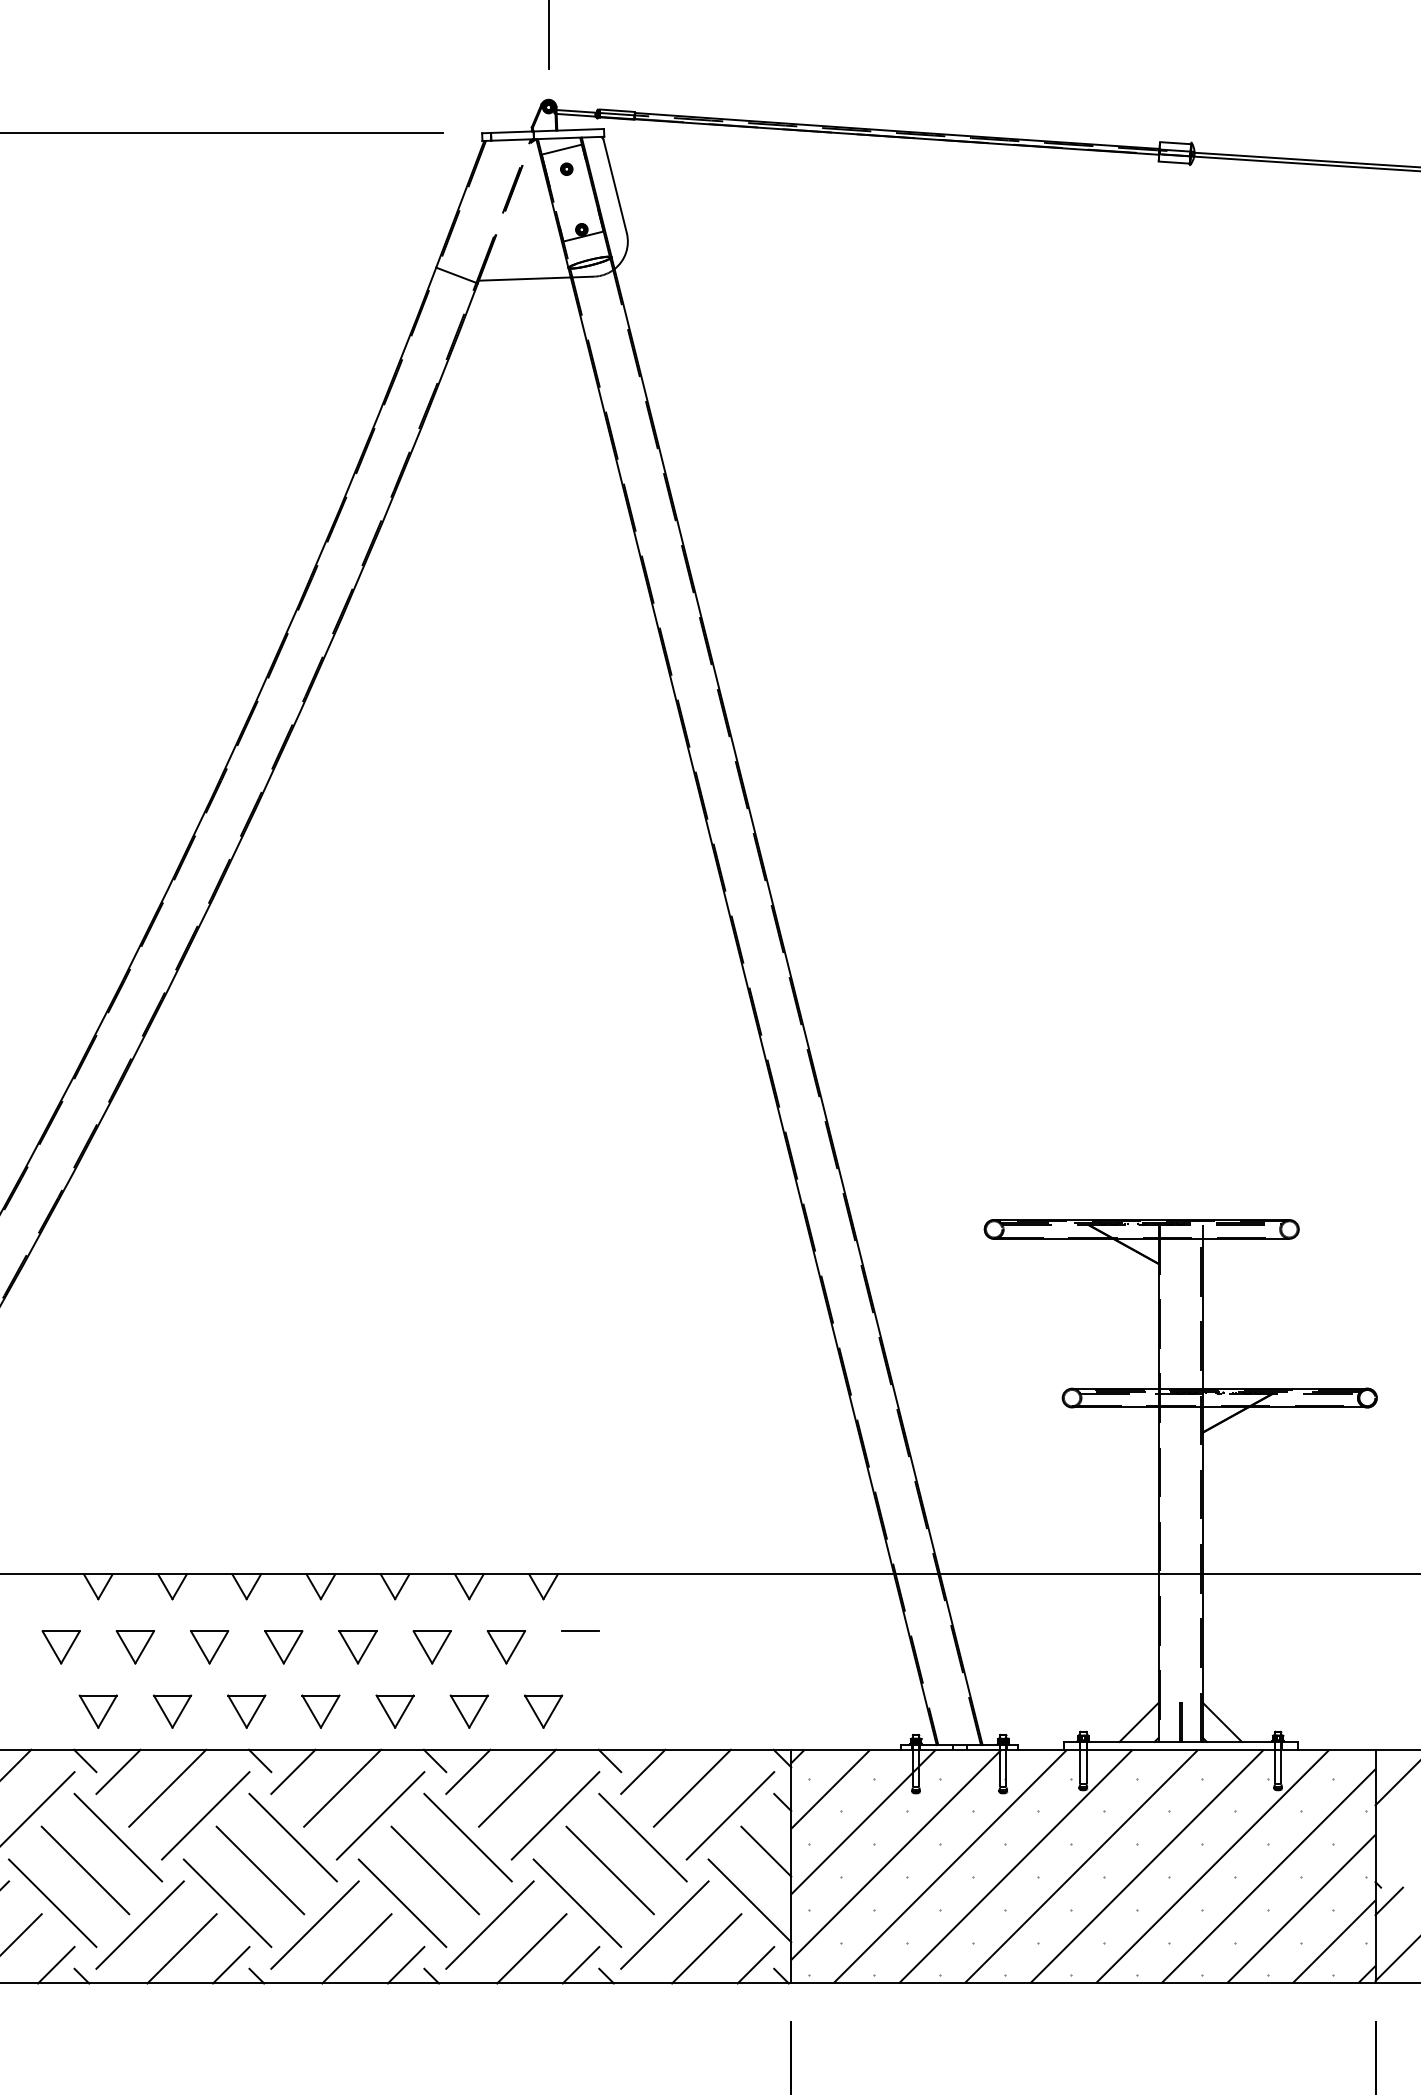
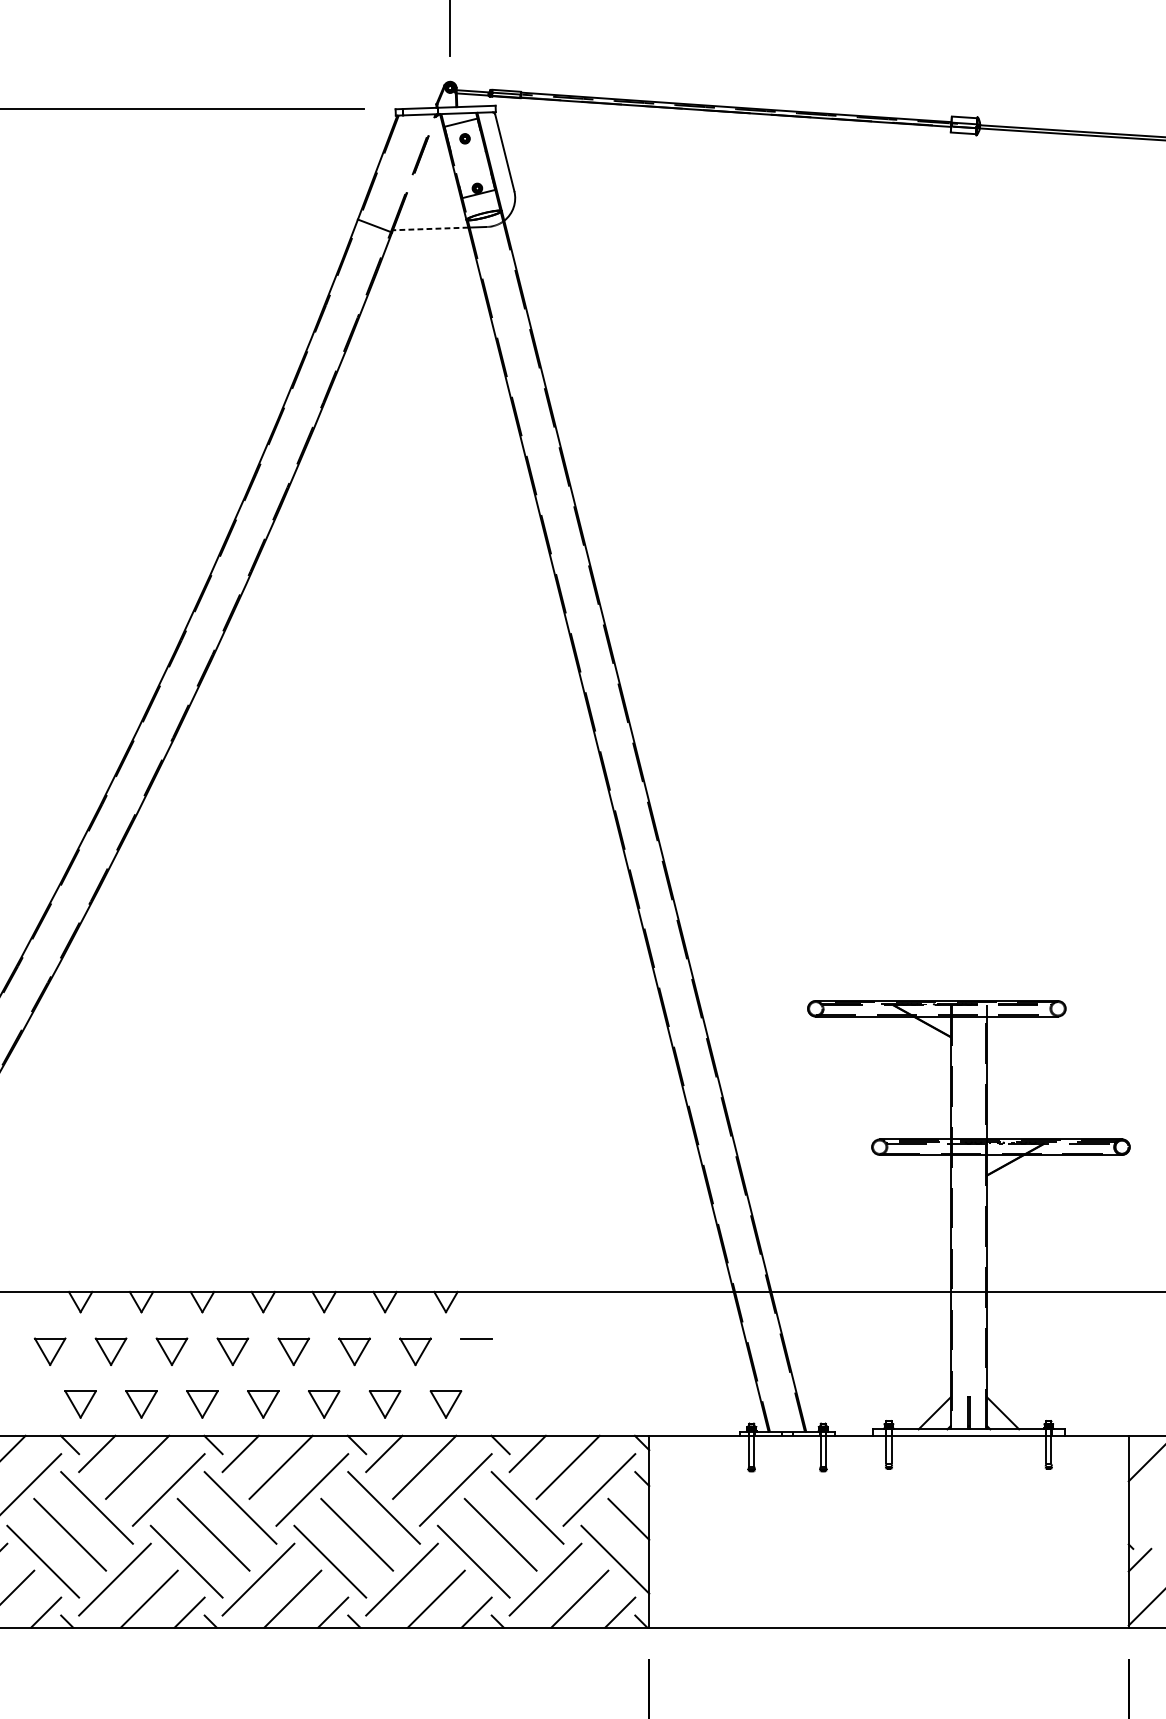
line: (524, 279) -> (430, 229), solid -> dashed
hatch: (1083, 1866) -> (889, 1531), removed

